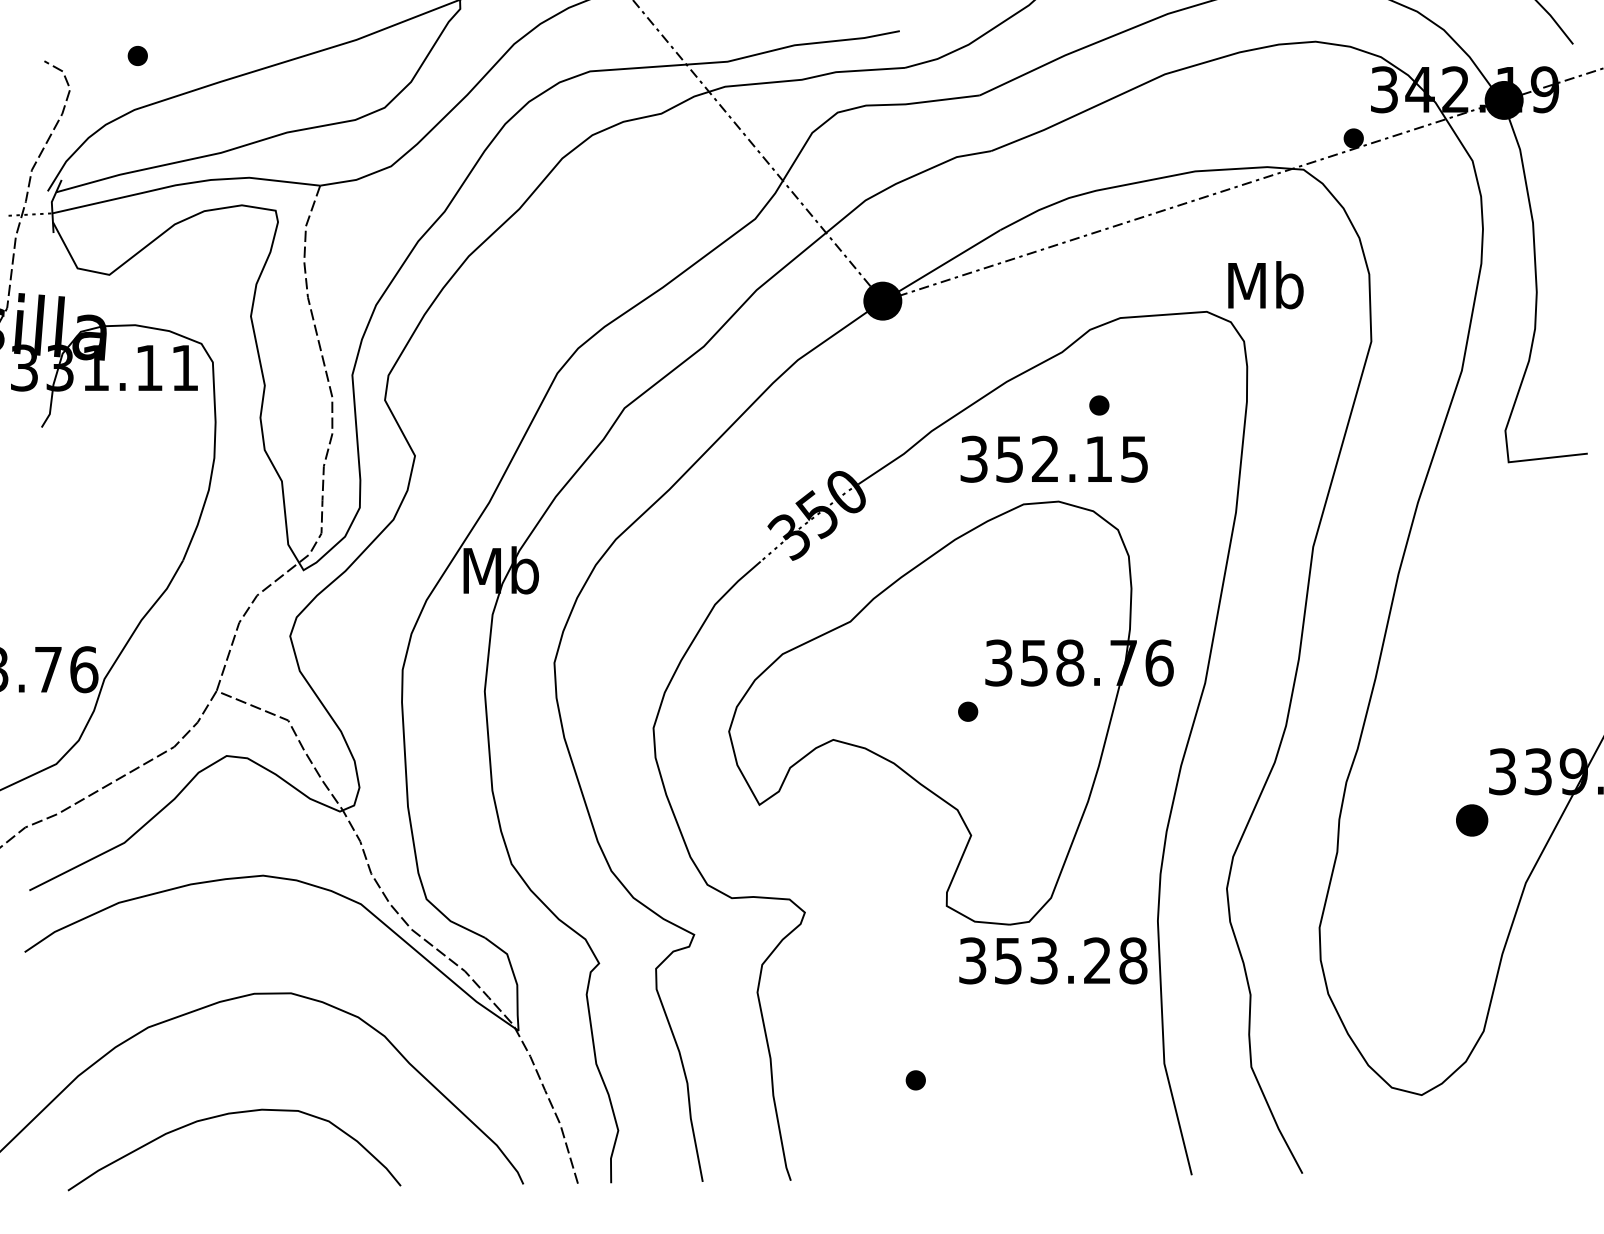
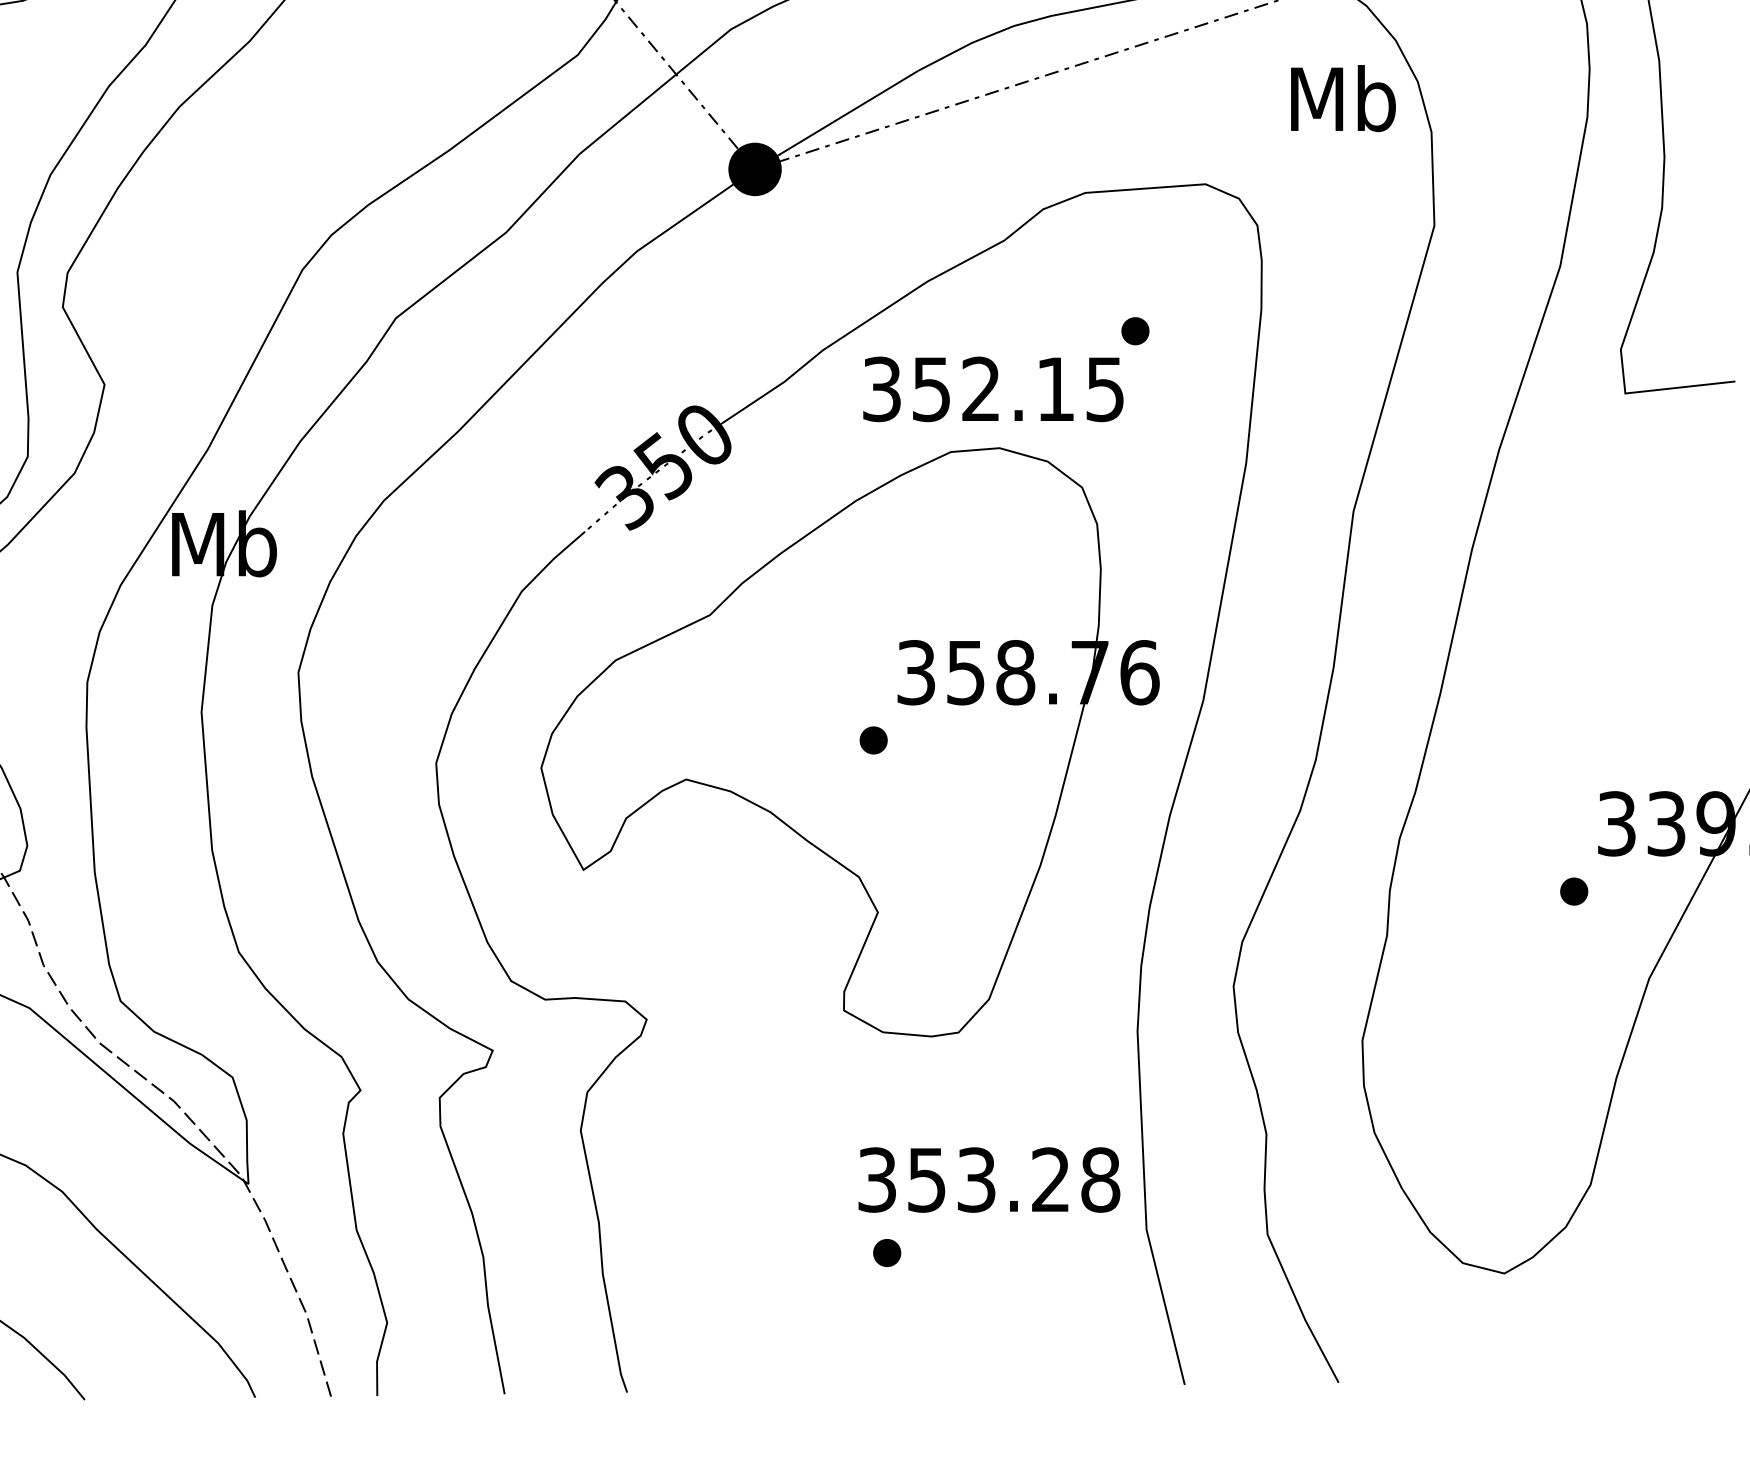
text: (1265, 285) -> (1342, 98), moved
part: (1099, 405) -> (1135, 331), moved
part: (1471, 820) -> (1573, 891), size x0.62
text: (1053, 960) -> (989, 1179), moved
part: (915, 1080) -> (886, 1253), moved

